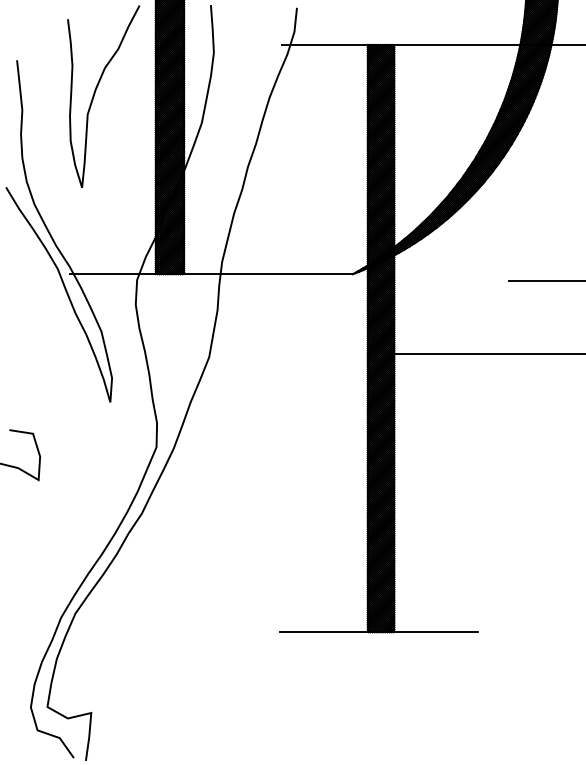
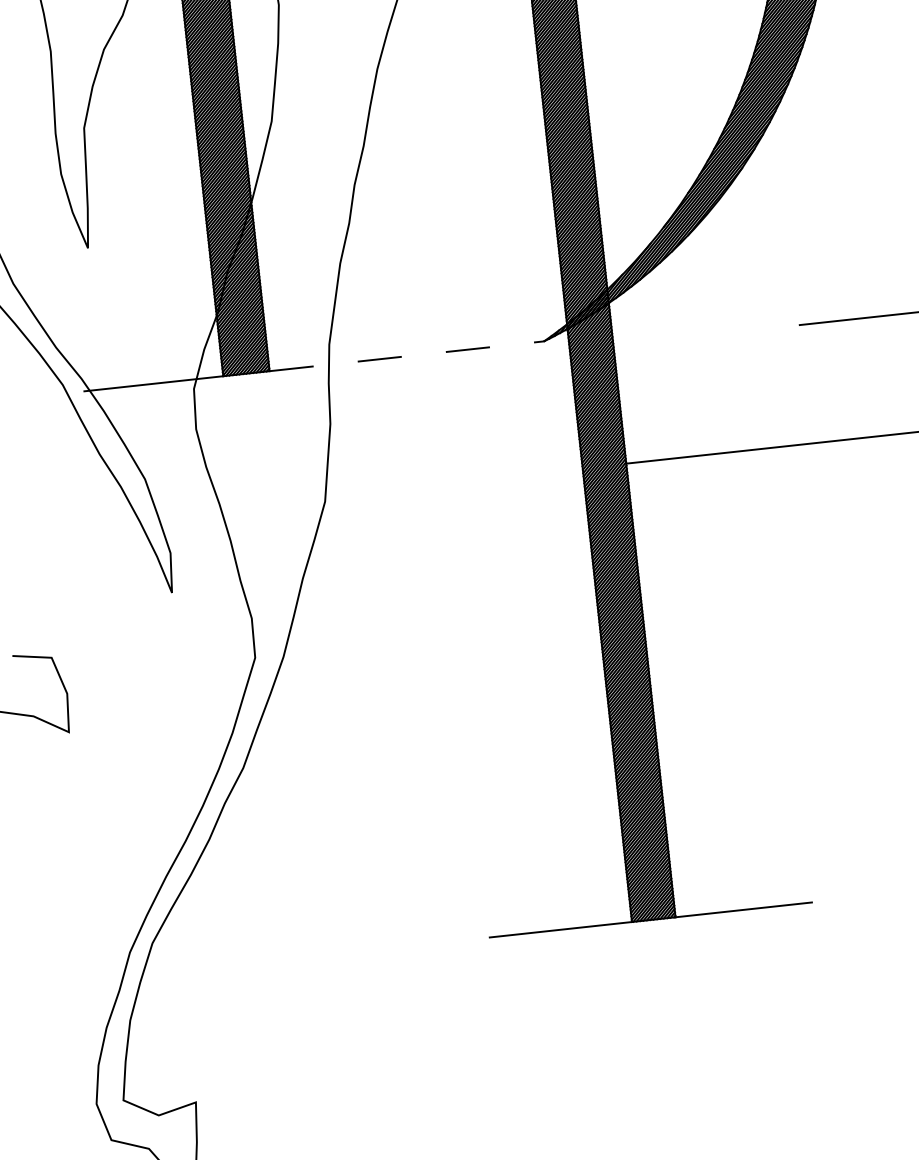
line: (268, 274) -> (407, 356), solid -> dashed

